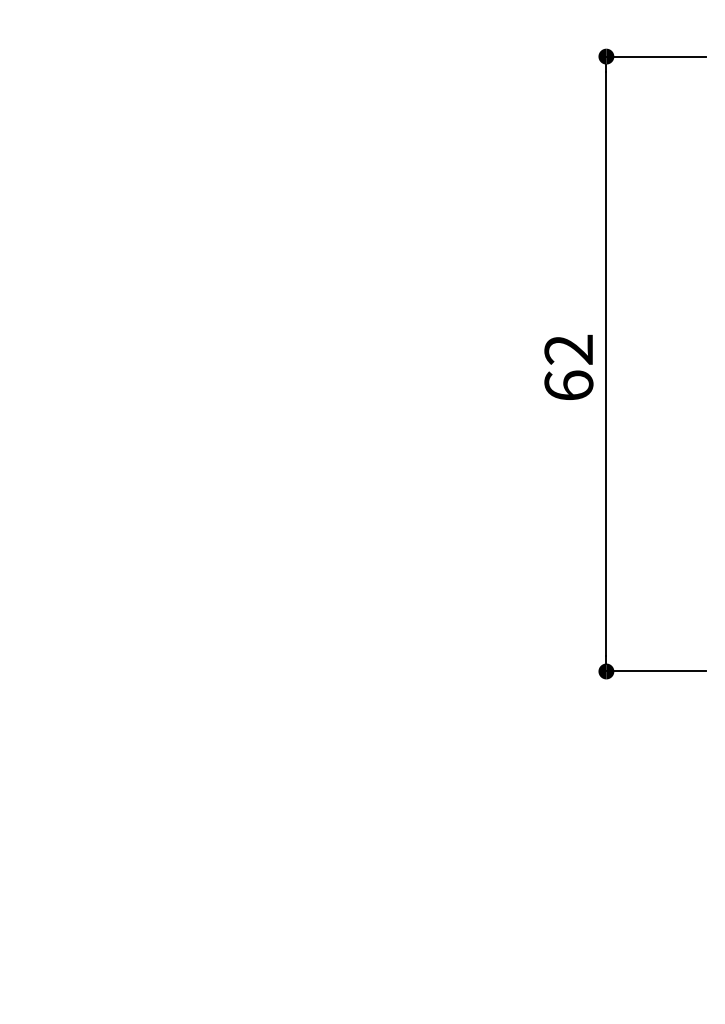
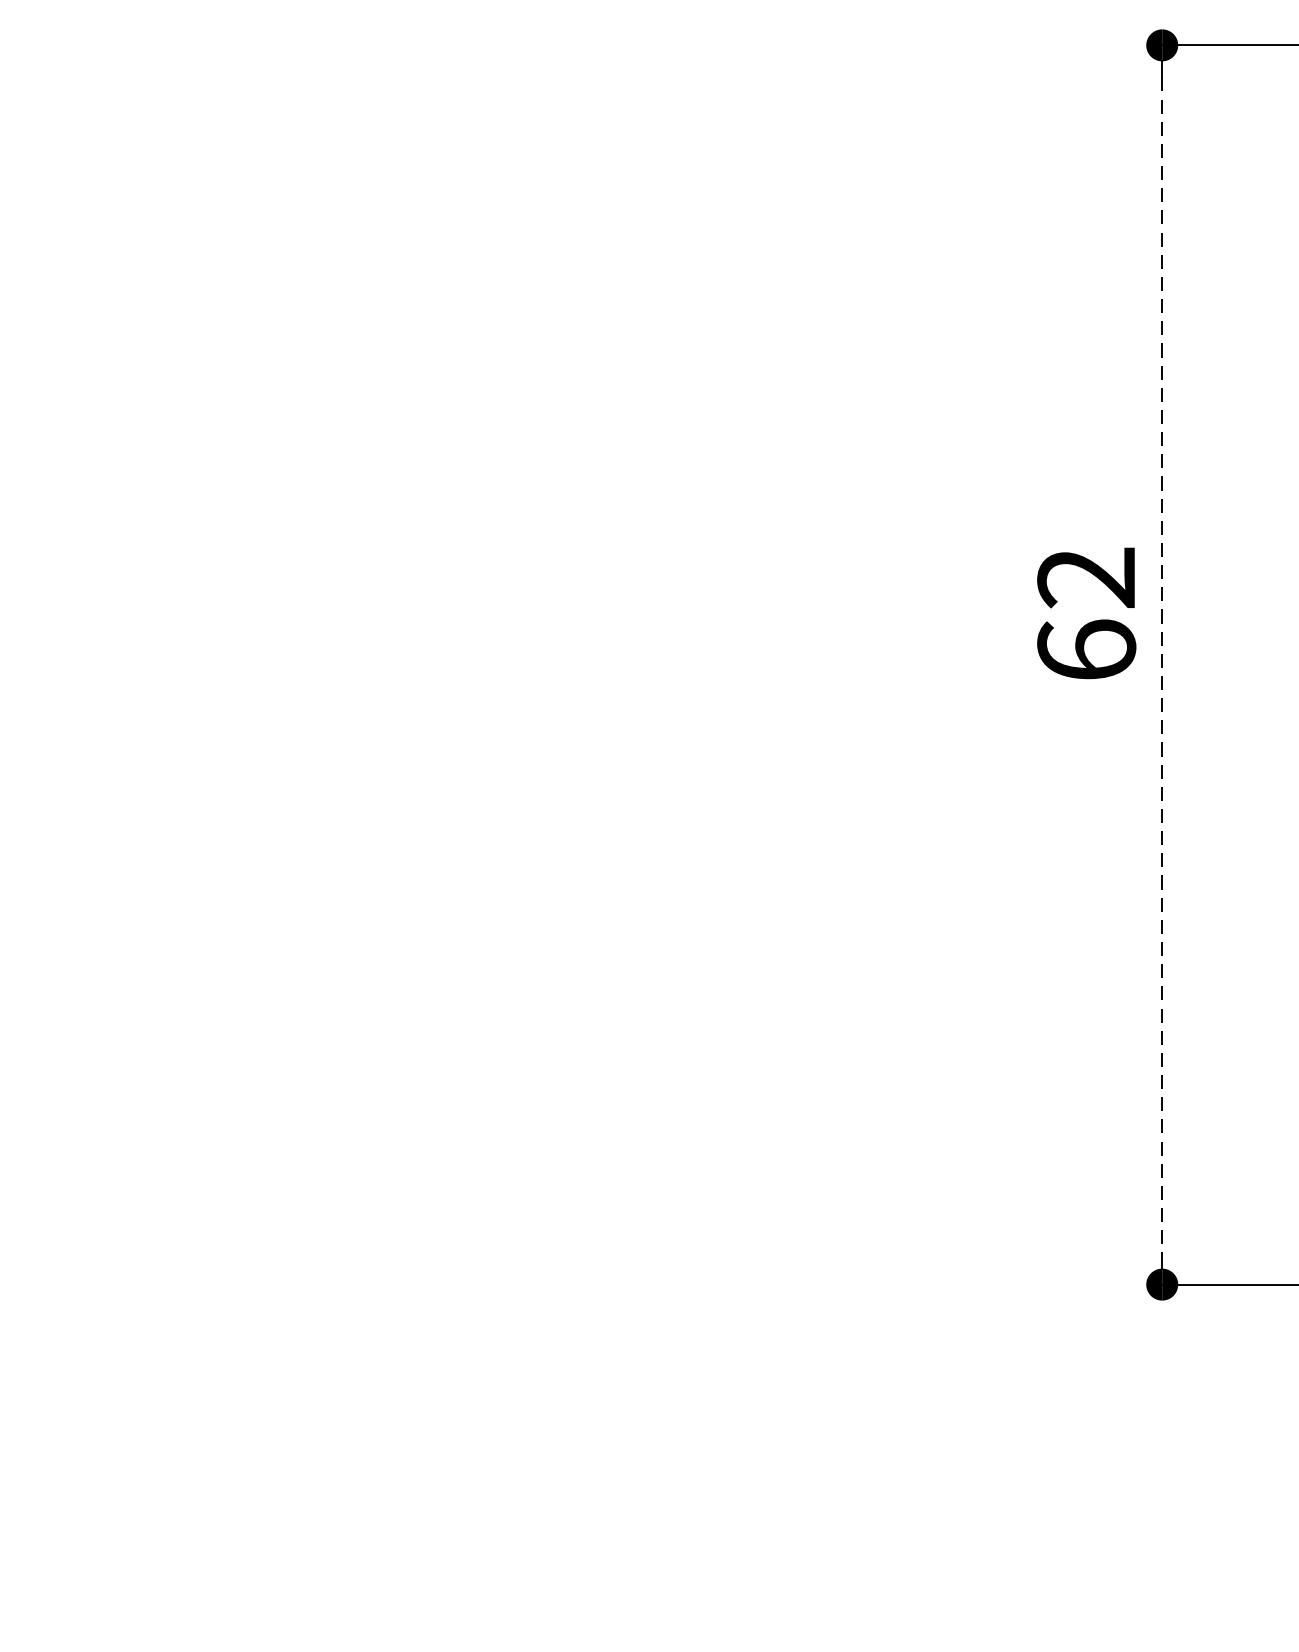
line: (606, 364) -> (1162, 665), solid -> dashed
text: (568, 367) -> (1085, 613), moved

